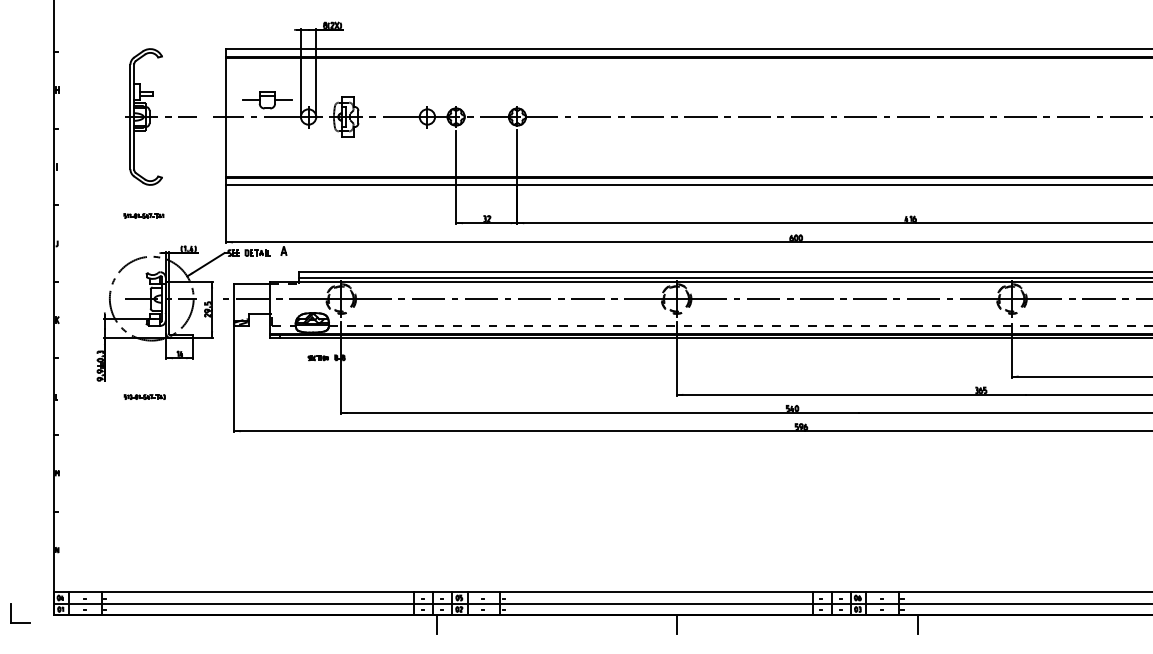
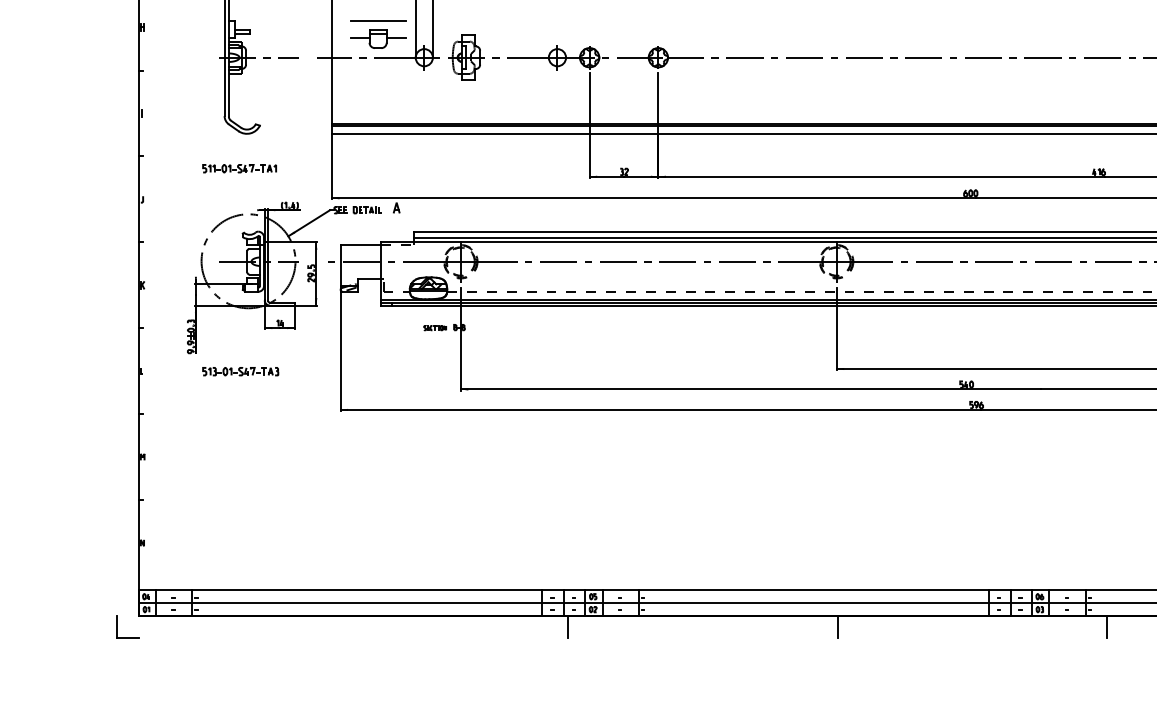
line: (266, 84) -> (377, 21), added
part: (143, 215) -> (239, 168), size x1.67
part: (144, 396) -> (240, 370), size x1.67
part: (11, 613) -> (118, 626), moved

